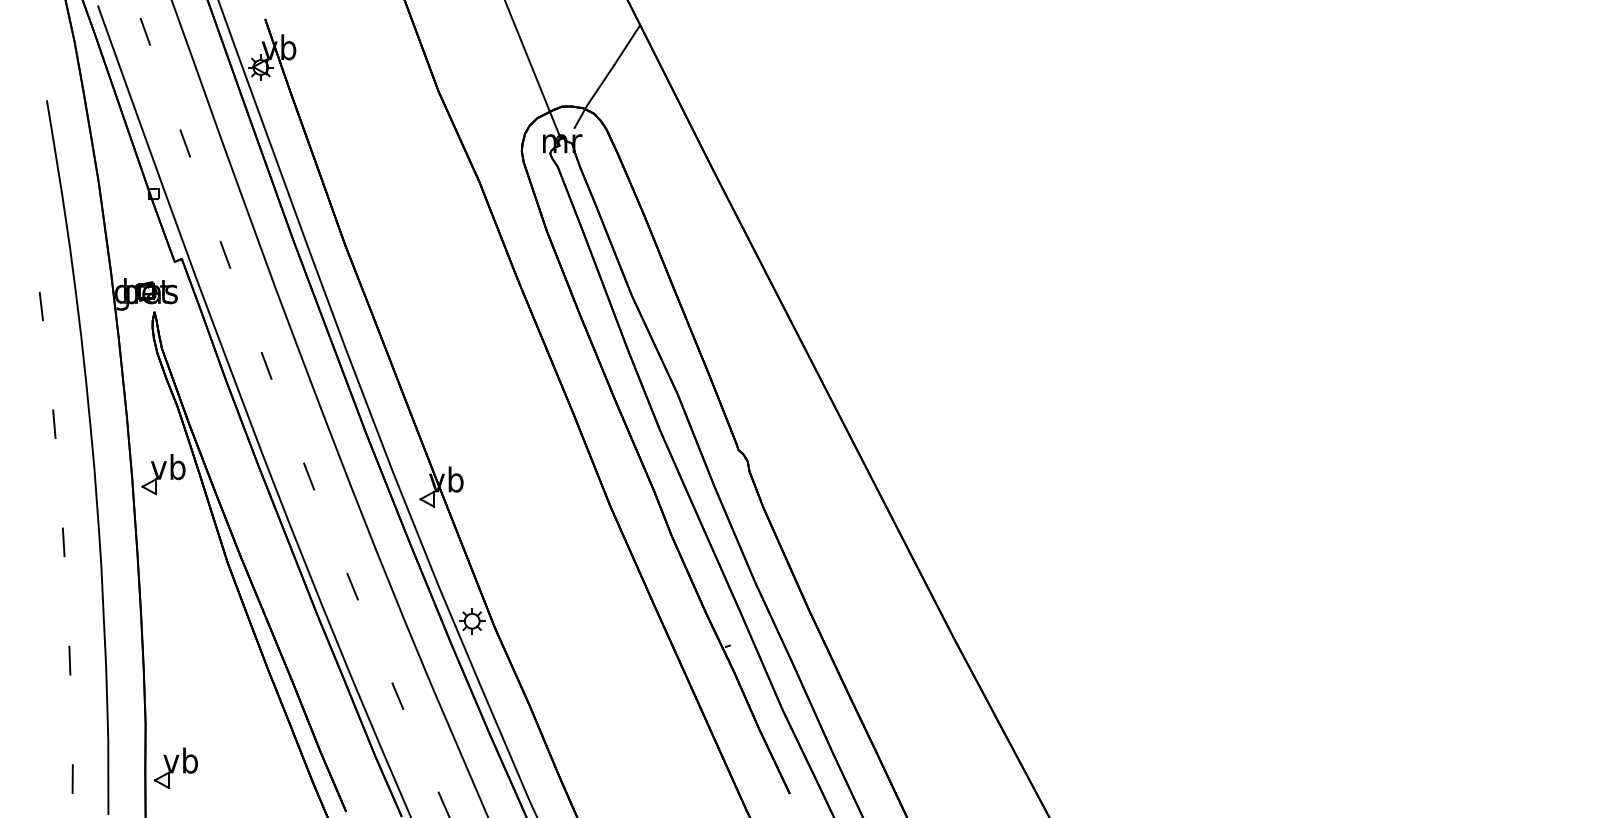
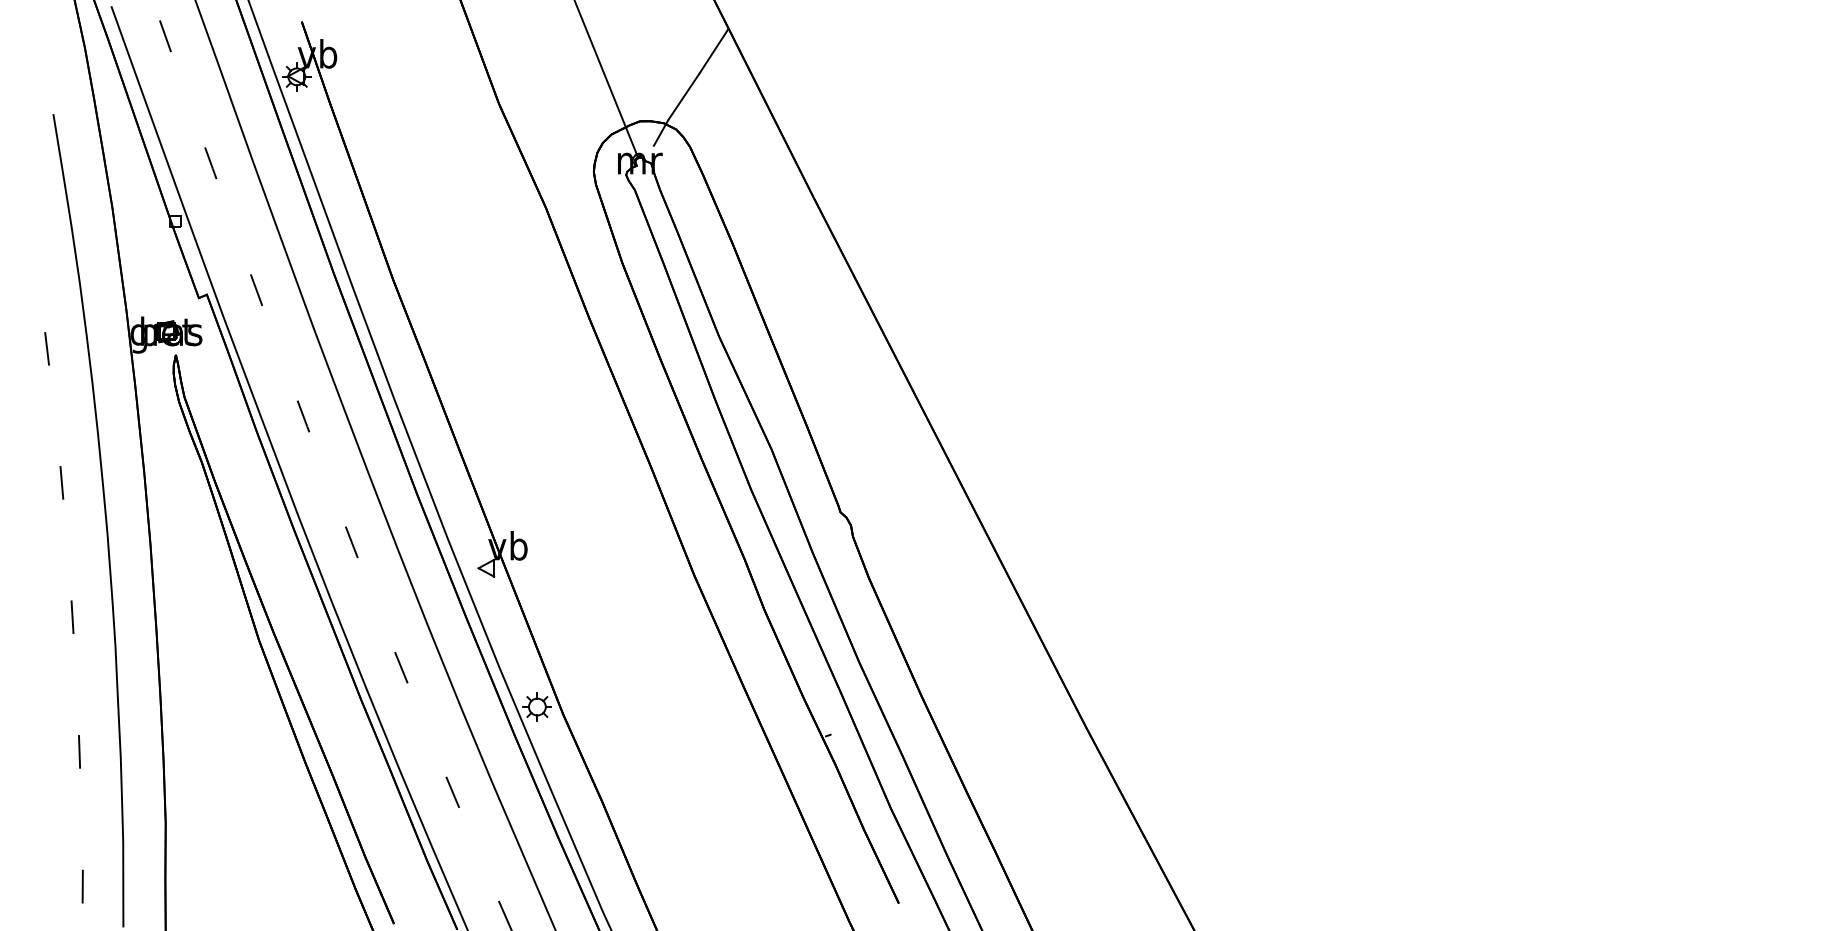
part: (163, 474) -> (186, 539), removed
part: (176, 767) -> (200, 873), removed

